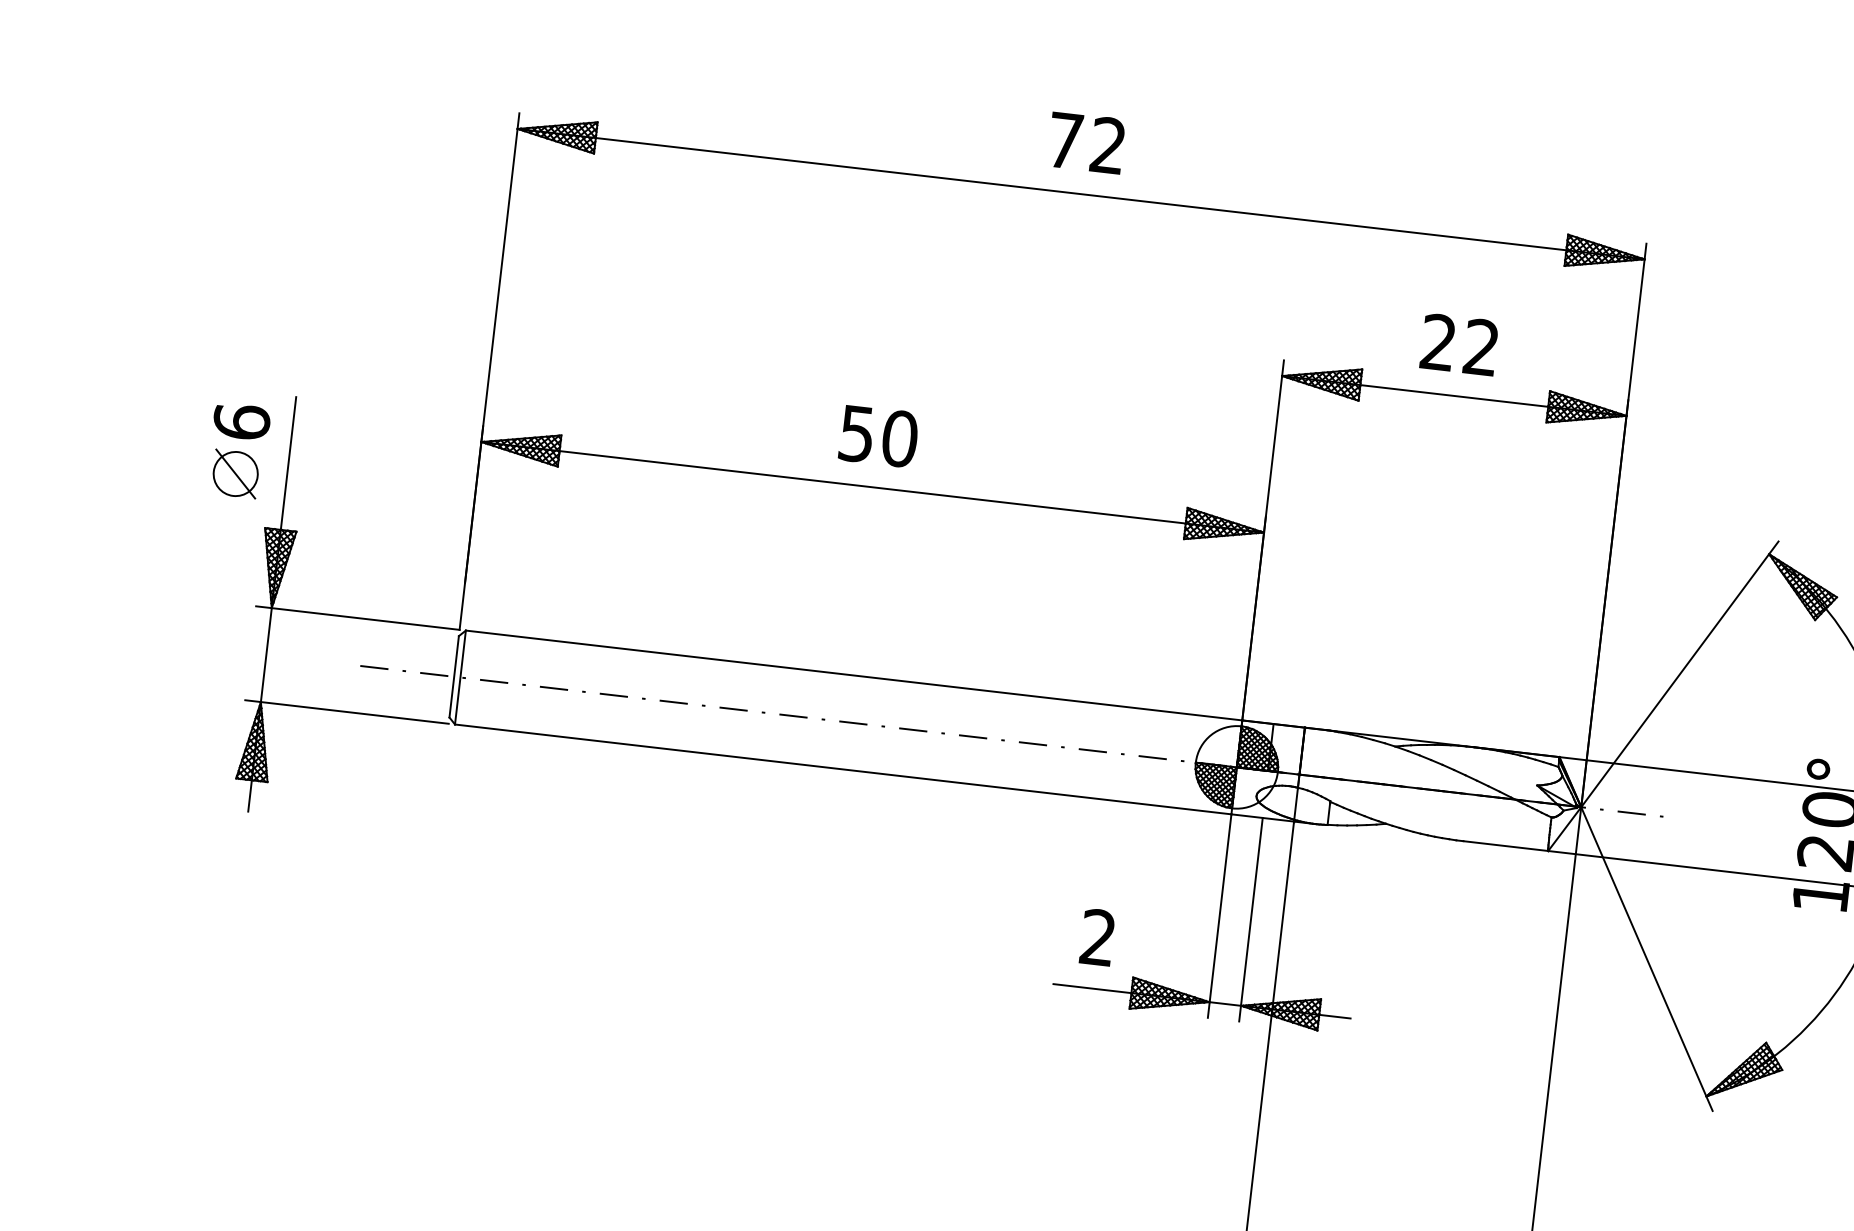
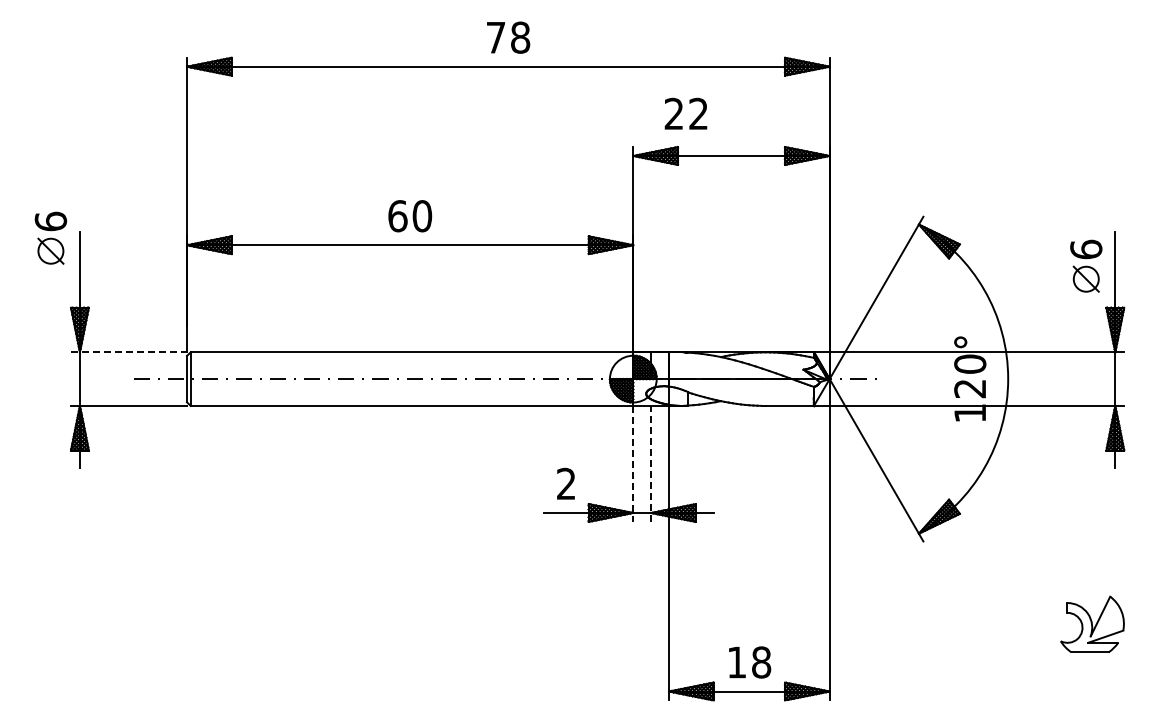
text: (1108, 145) -> (520, 37), 72 -> 78
text: (1458, 344) -> (685, 113), moved
text: (856, 434) -> (397, 216), 50 -> 60
part: (237, 449) -> (50, 237), moved
line: (358, 618) -> (129, 352), solid -> dashed
line: (1219, 917) -> (633, 464), solid -> dashed
line: (1251, 919) -> (651, 463), solid -> dashed

